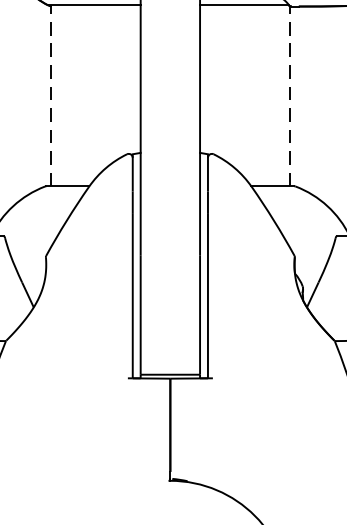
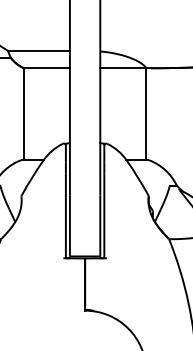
line: (51, 95) -> (24, 113), dashed -> solid
line: (290, 95) -> (146, 113), dashed -> solid

